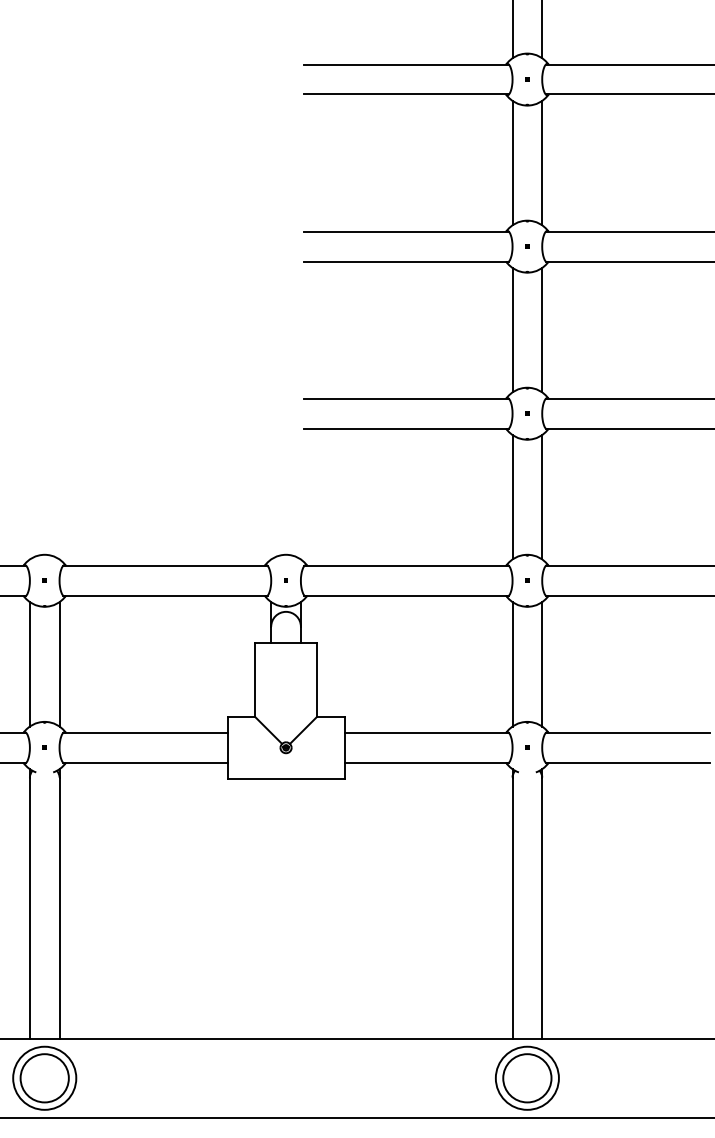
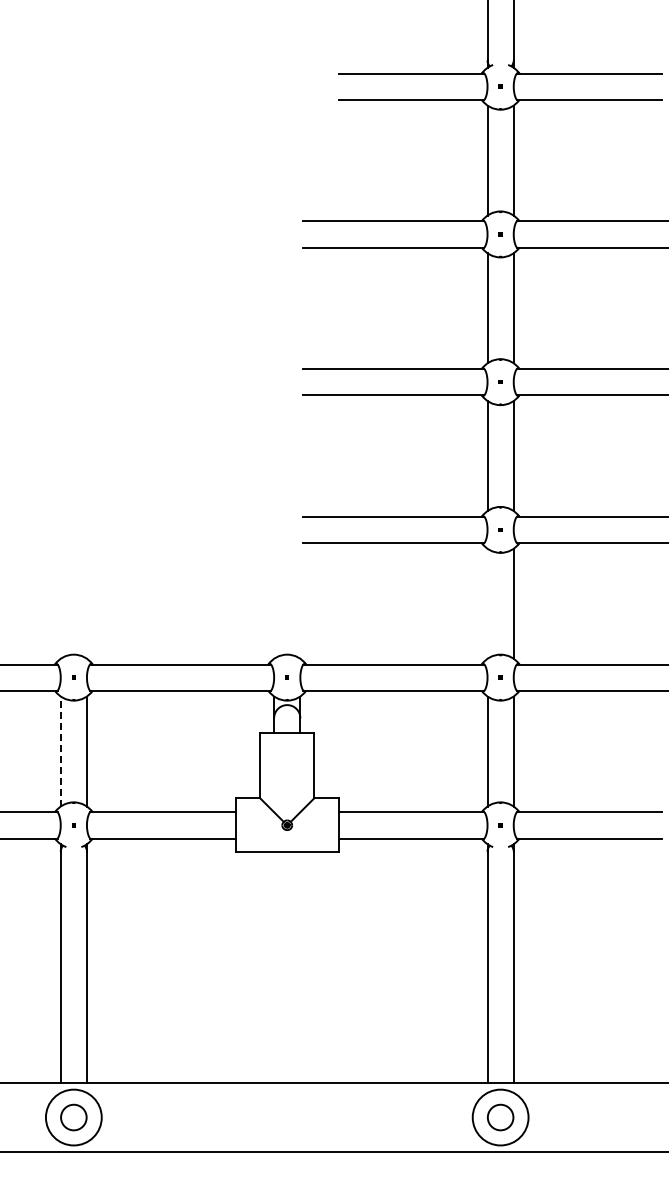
line: (512, 496) -> (487, 603), removed
line: (29, 664) -> (60, 751), solid -> dashed
circle: (44, 1078) -> (73, 1117), size x0.6
circle: (527, 1078) -> (500, 1117), size x0.6

